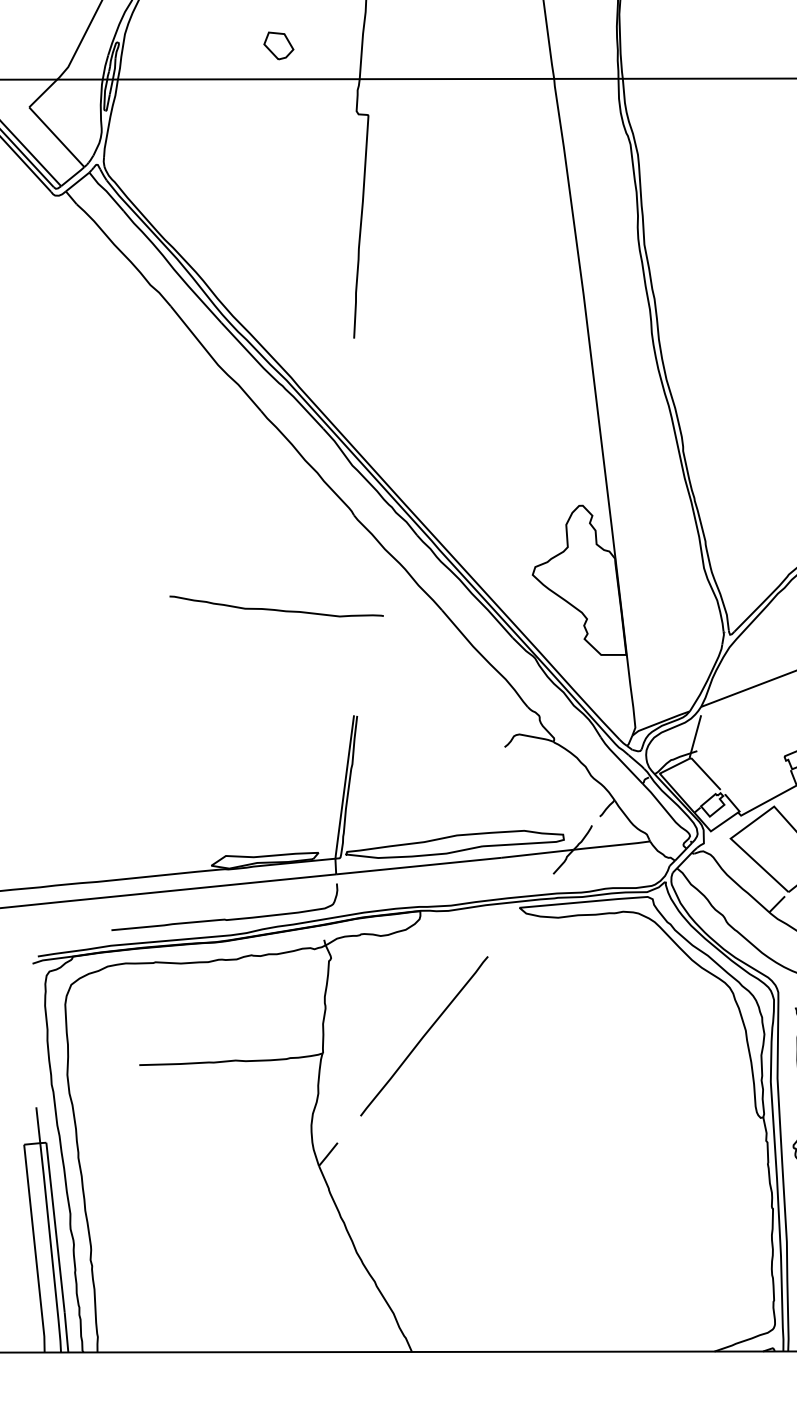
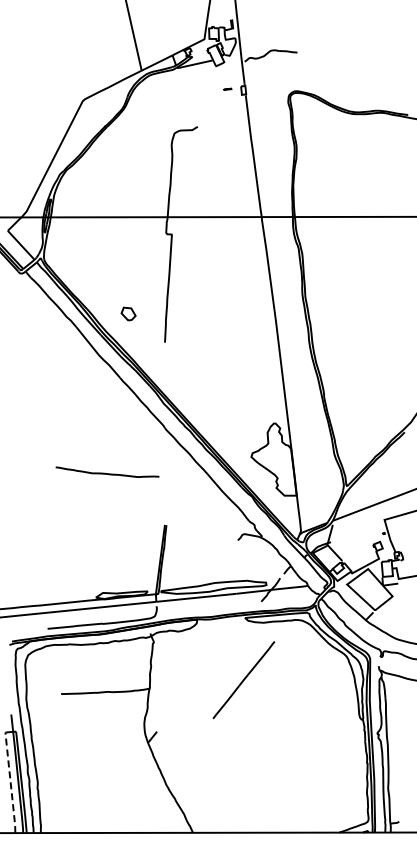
part: (278, 44) -> (128, 313), moved
curve: (276, 609) -> (107, 473), moved
line: (423, 1037) -> (243, 680), moved
line: (34, 1247) -> (10, 782), solid -> dashed

